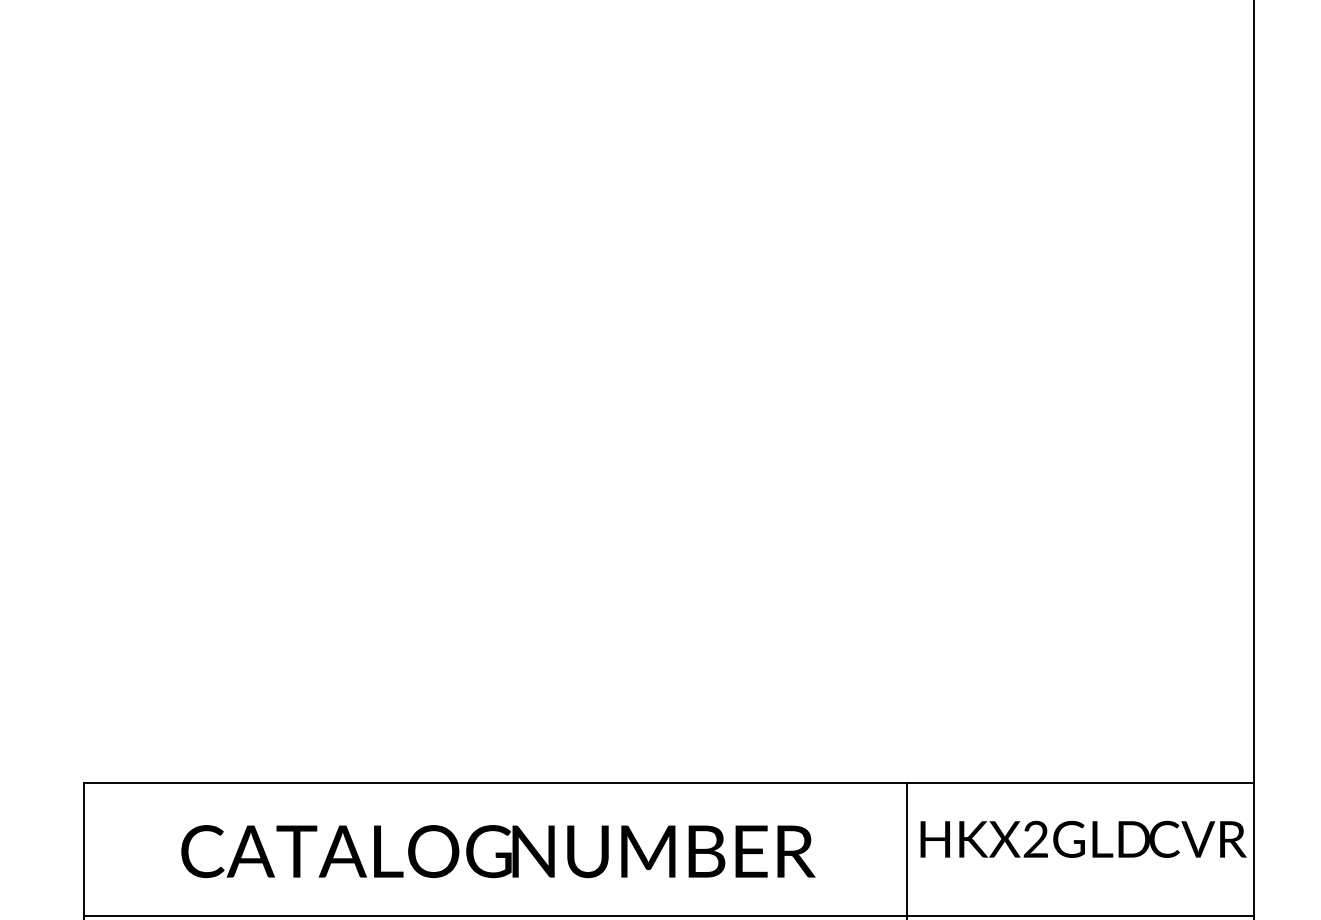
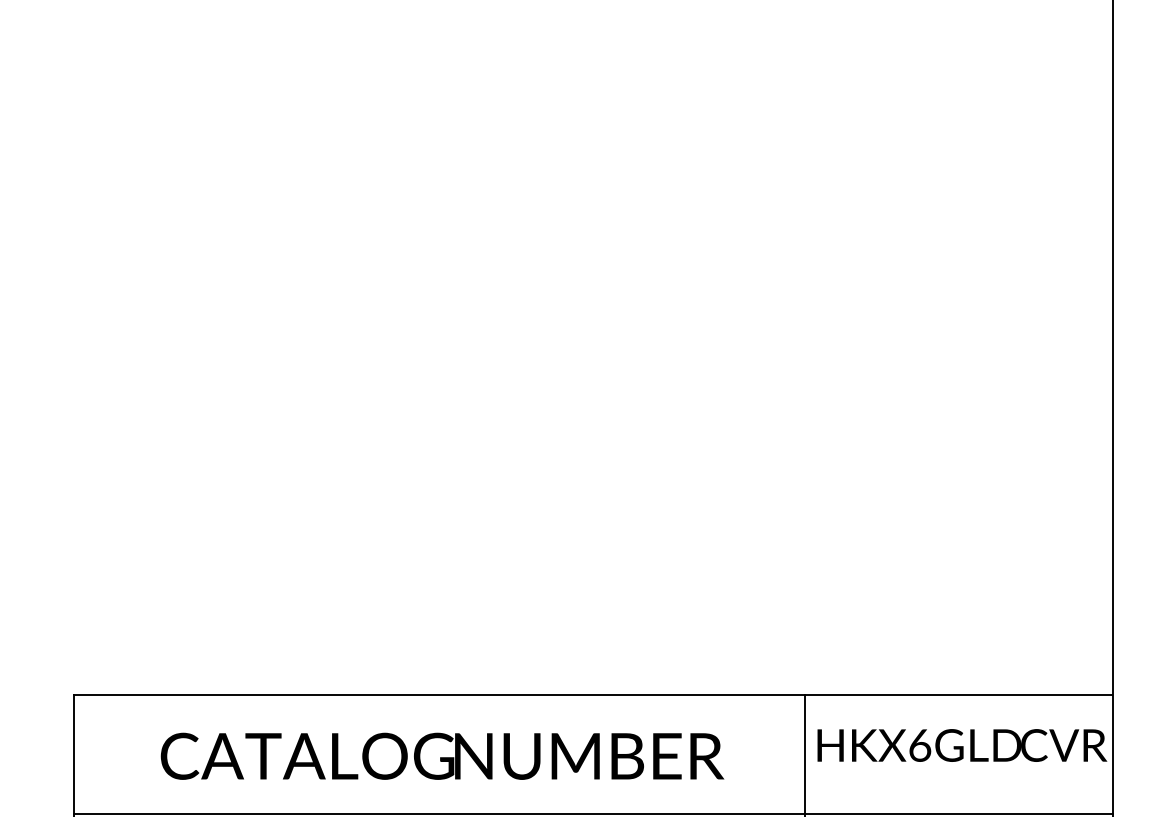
text: (1035, 838) -> (919, 744), HKX2GLD -> HKX6GLD

